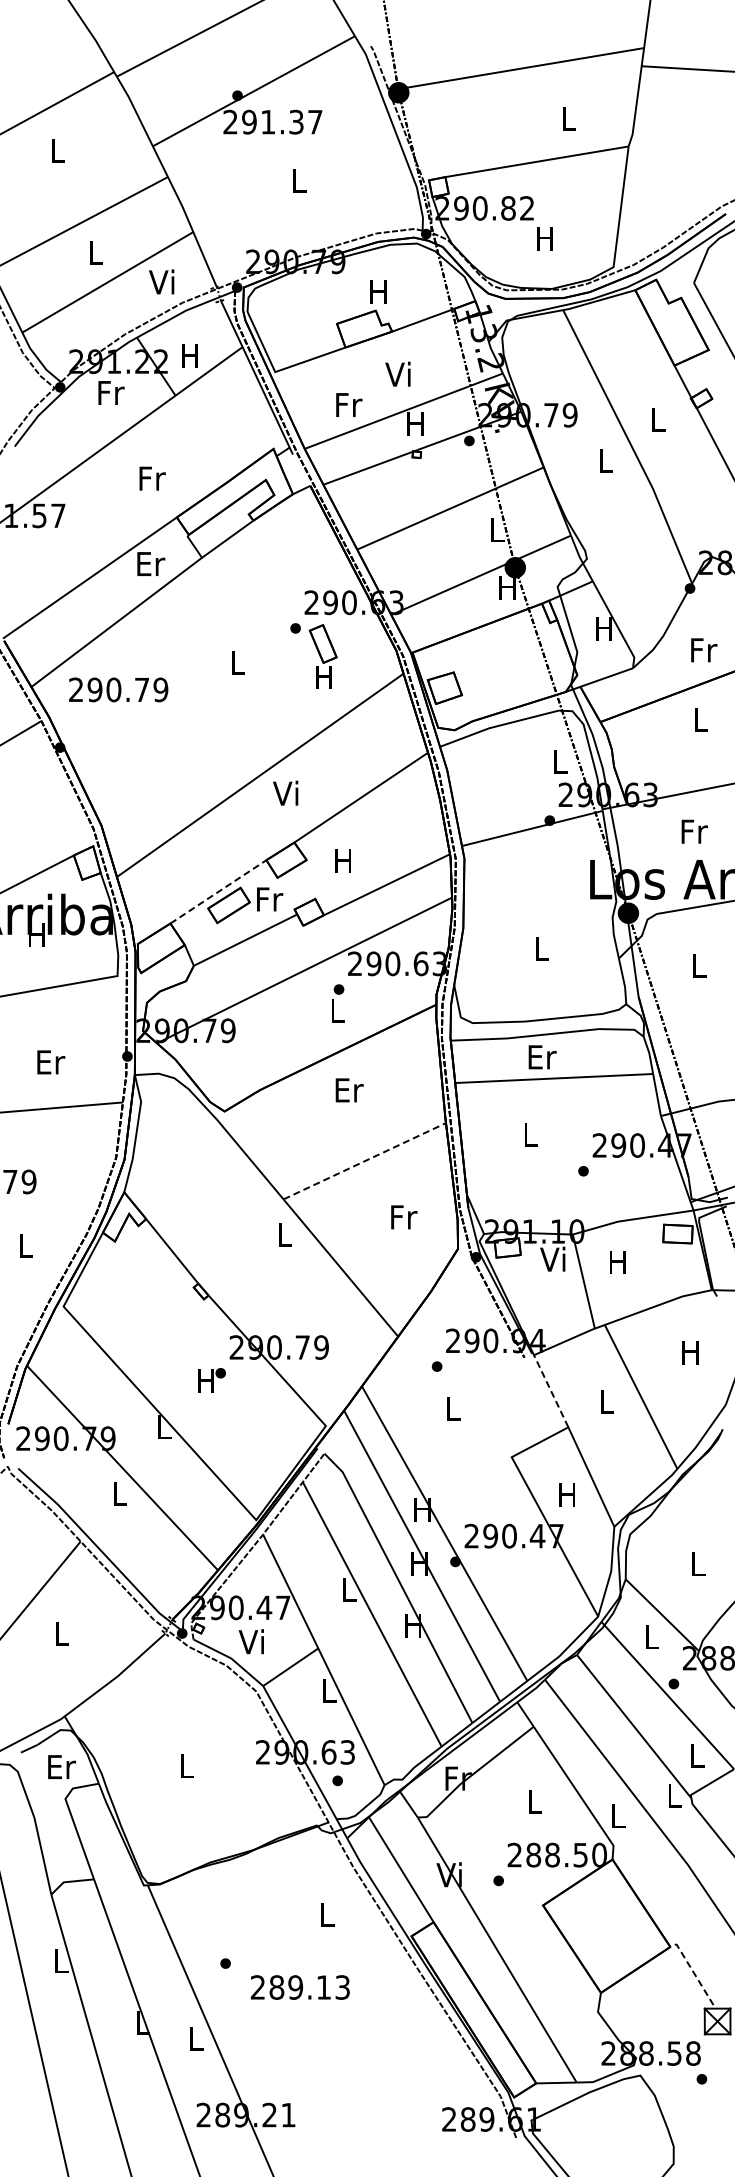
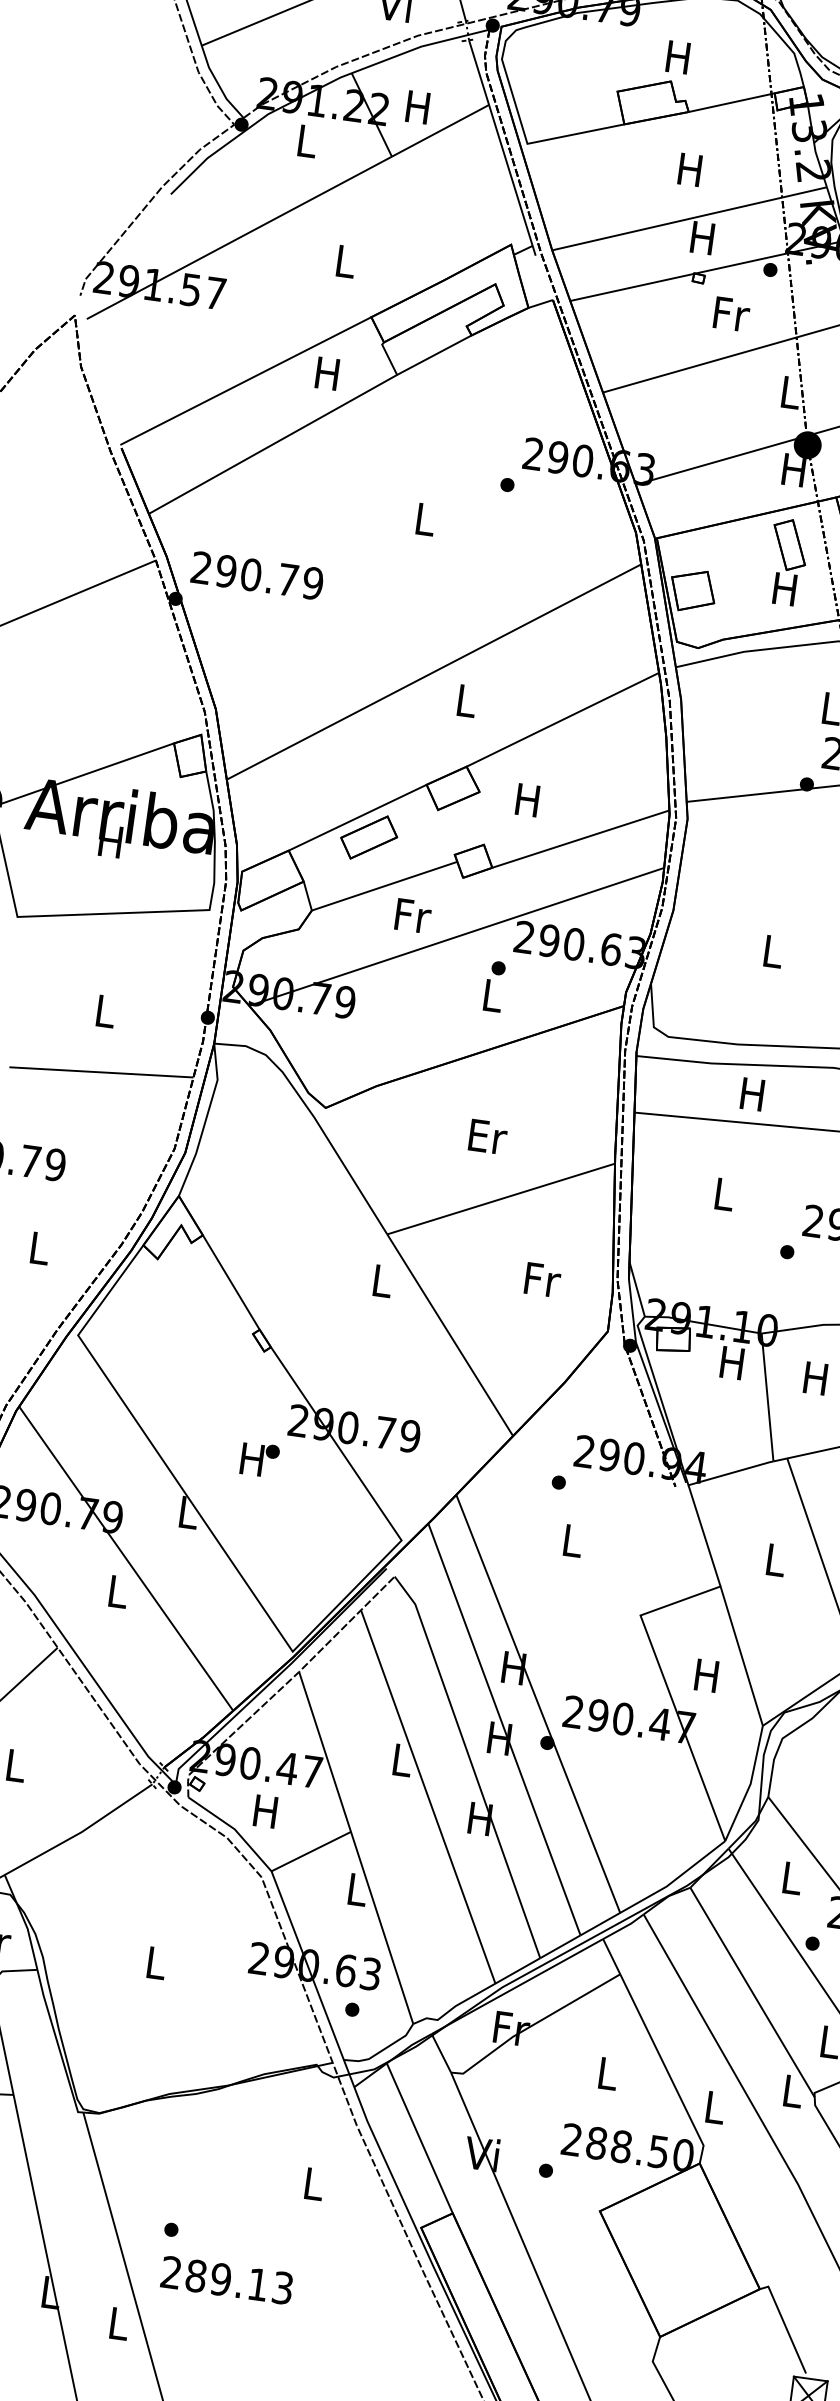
text: (397, 373) -> (688, 168), Vi -> H
text: (111, 392) -> (308, 140), Fr -> L
text: (349, 404) -> (732, 313), moved
text: (152, 478) -> (346, 261), Fr -> L
text: (151, 563) -> (329, 373), Er -> H
part: (322, 656) -> (786, 561), moved
text: (118, 689) -> (257, 575), moved
text: (285, 792) -> (464, 699), Vi -> L
line: (218, 891) -> (357, 817), dashed -> solid
text: (270, 899) -> (413, 916), moved
text: (542, 1057) -> (754, 1094), Er -> H
text: (51, 1062) -> (106, 1011), Er -> L
text: (349, 1090) -> (487, 1137), moved
line: (364, 1161) -> (500, 1199), dashed -> solid
text: (552, 1258) -> (730, 1361), Vi -> H
line: (551, 1391) -> (704, 1536), dashed -> solid
text: (250, 1641) -> (262, 1810), Vi -> H
line: (692, 1971) -> (784, 2325), dashed -> solid
text: (300, 1987) -> (227, 2280), moved

